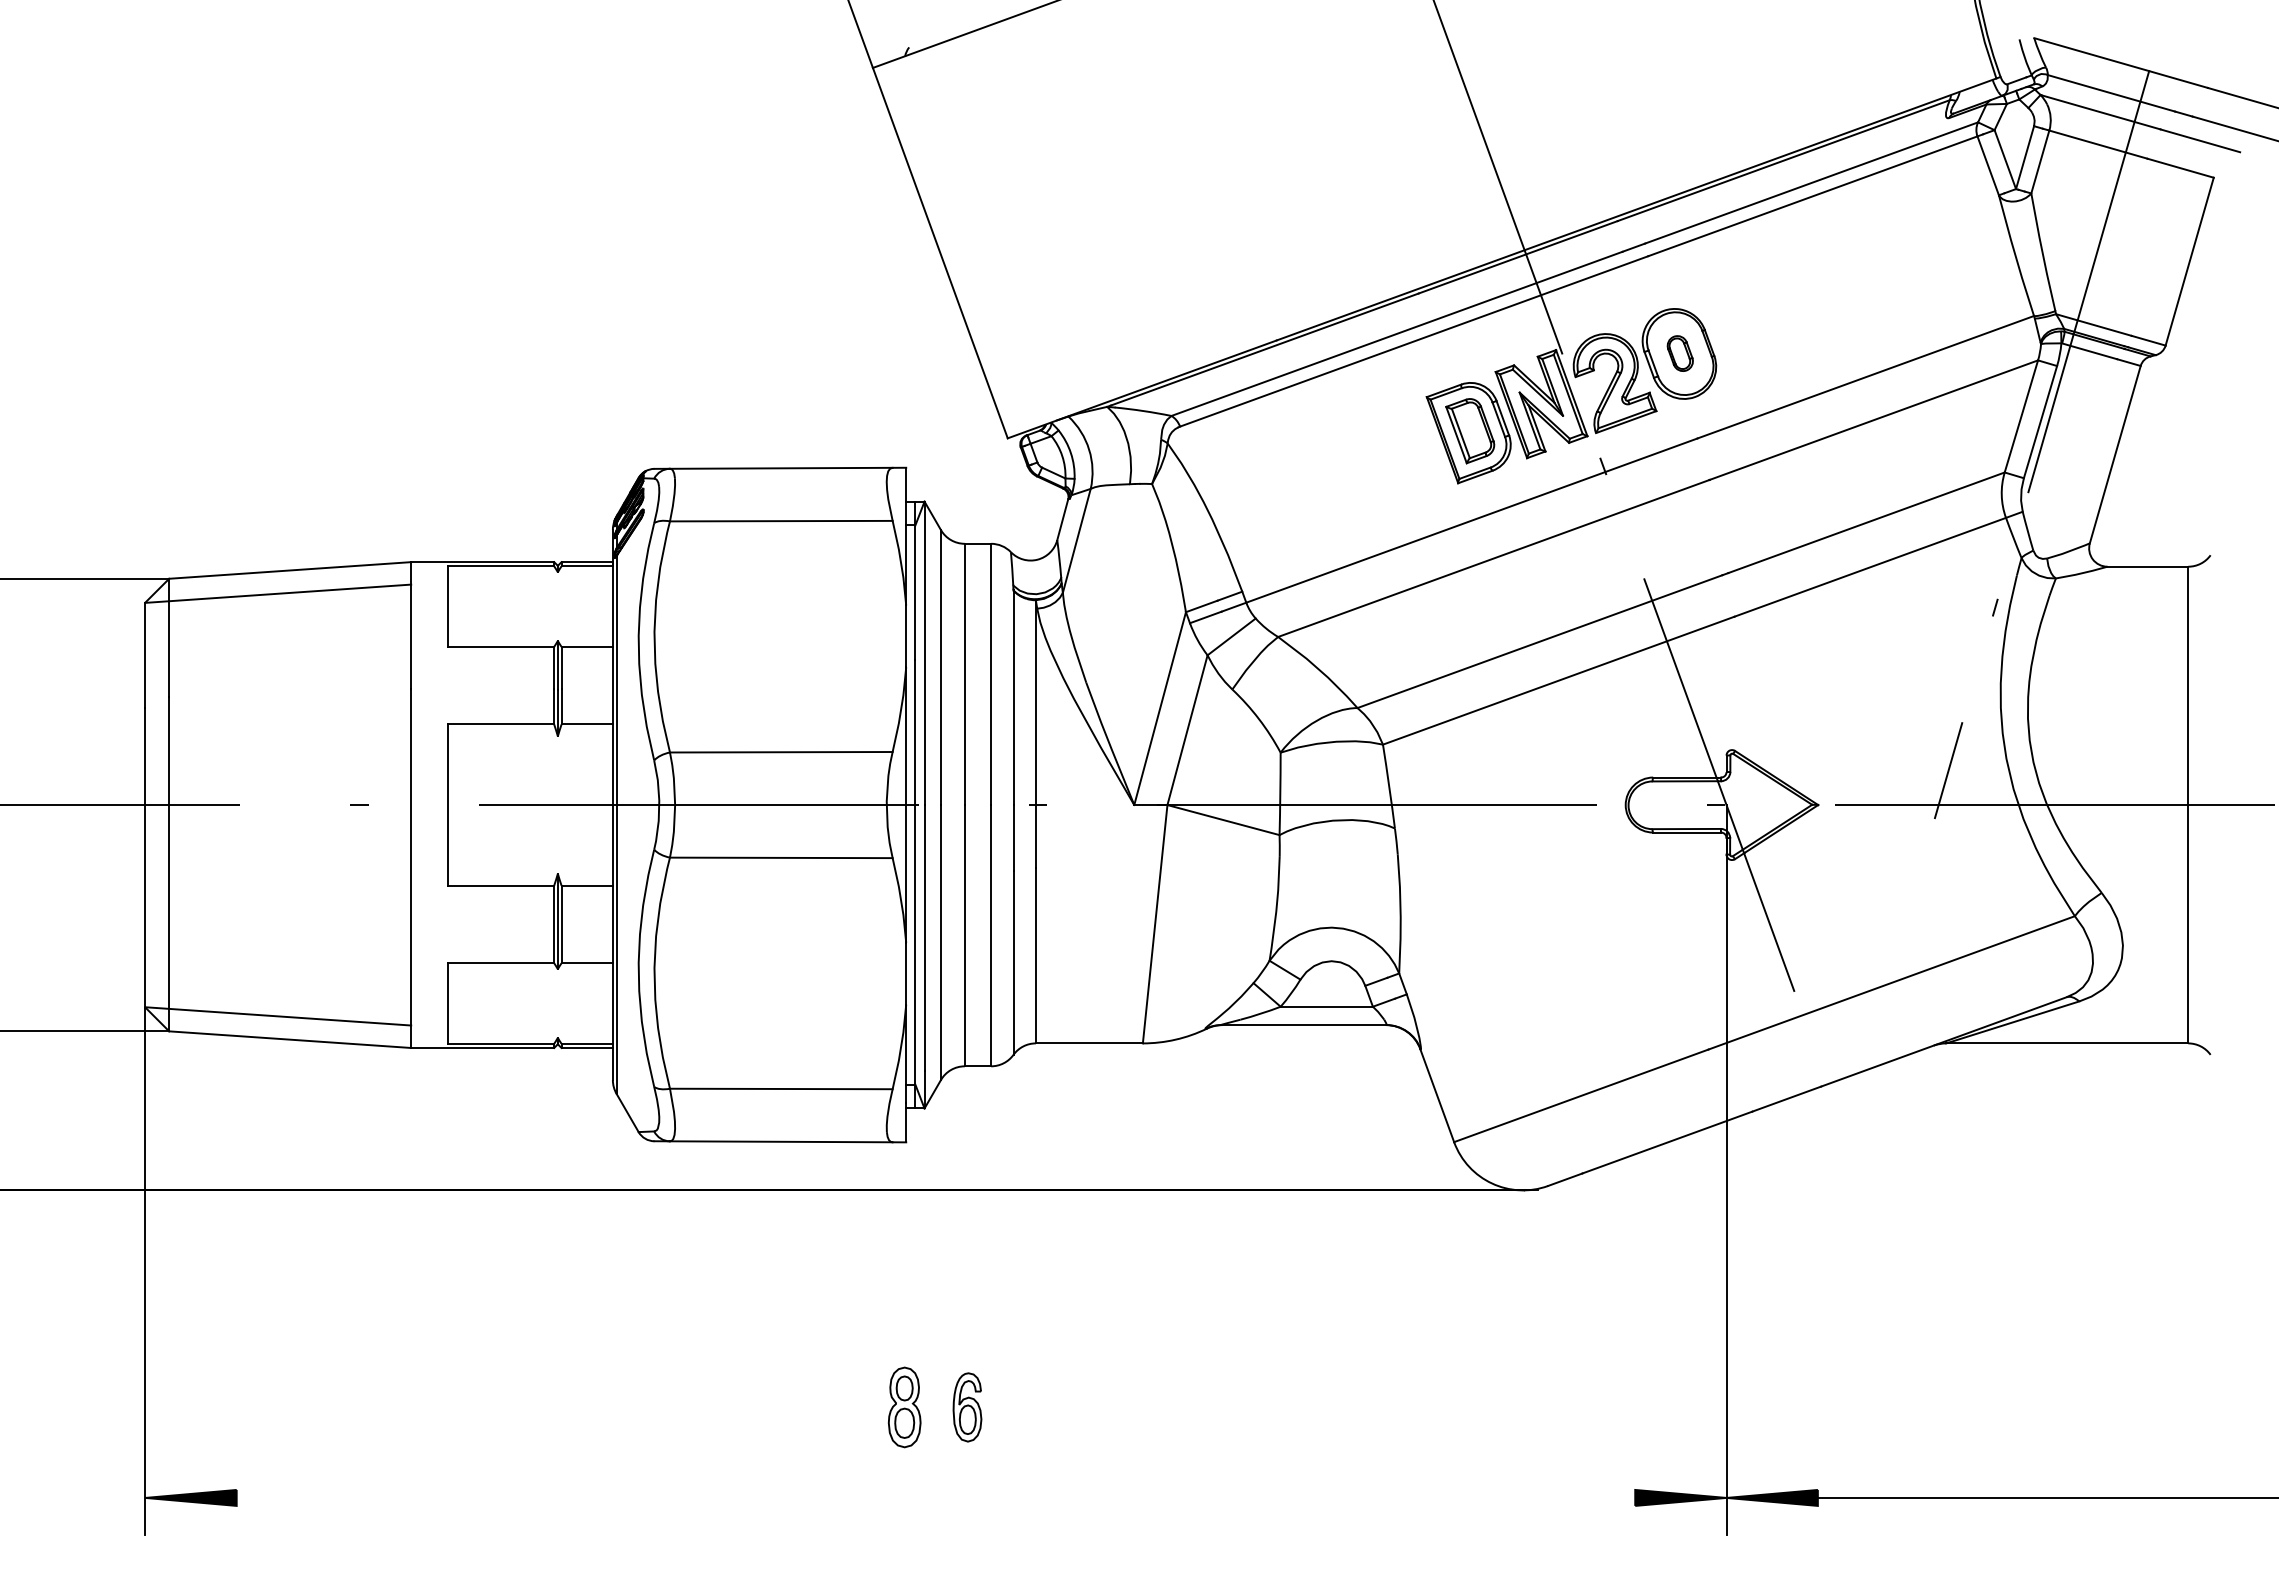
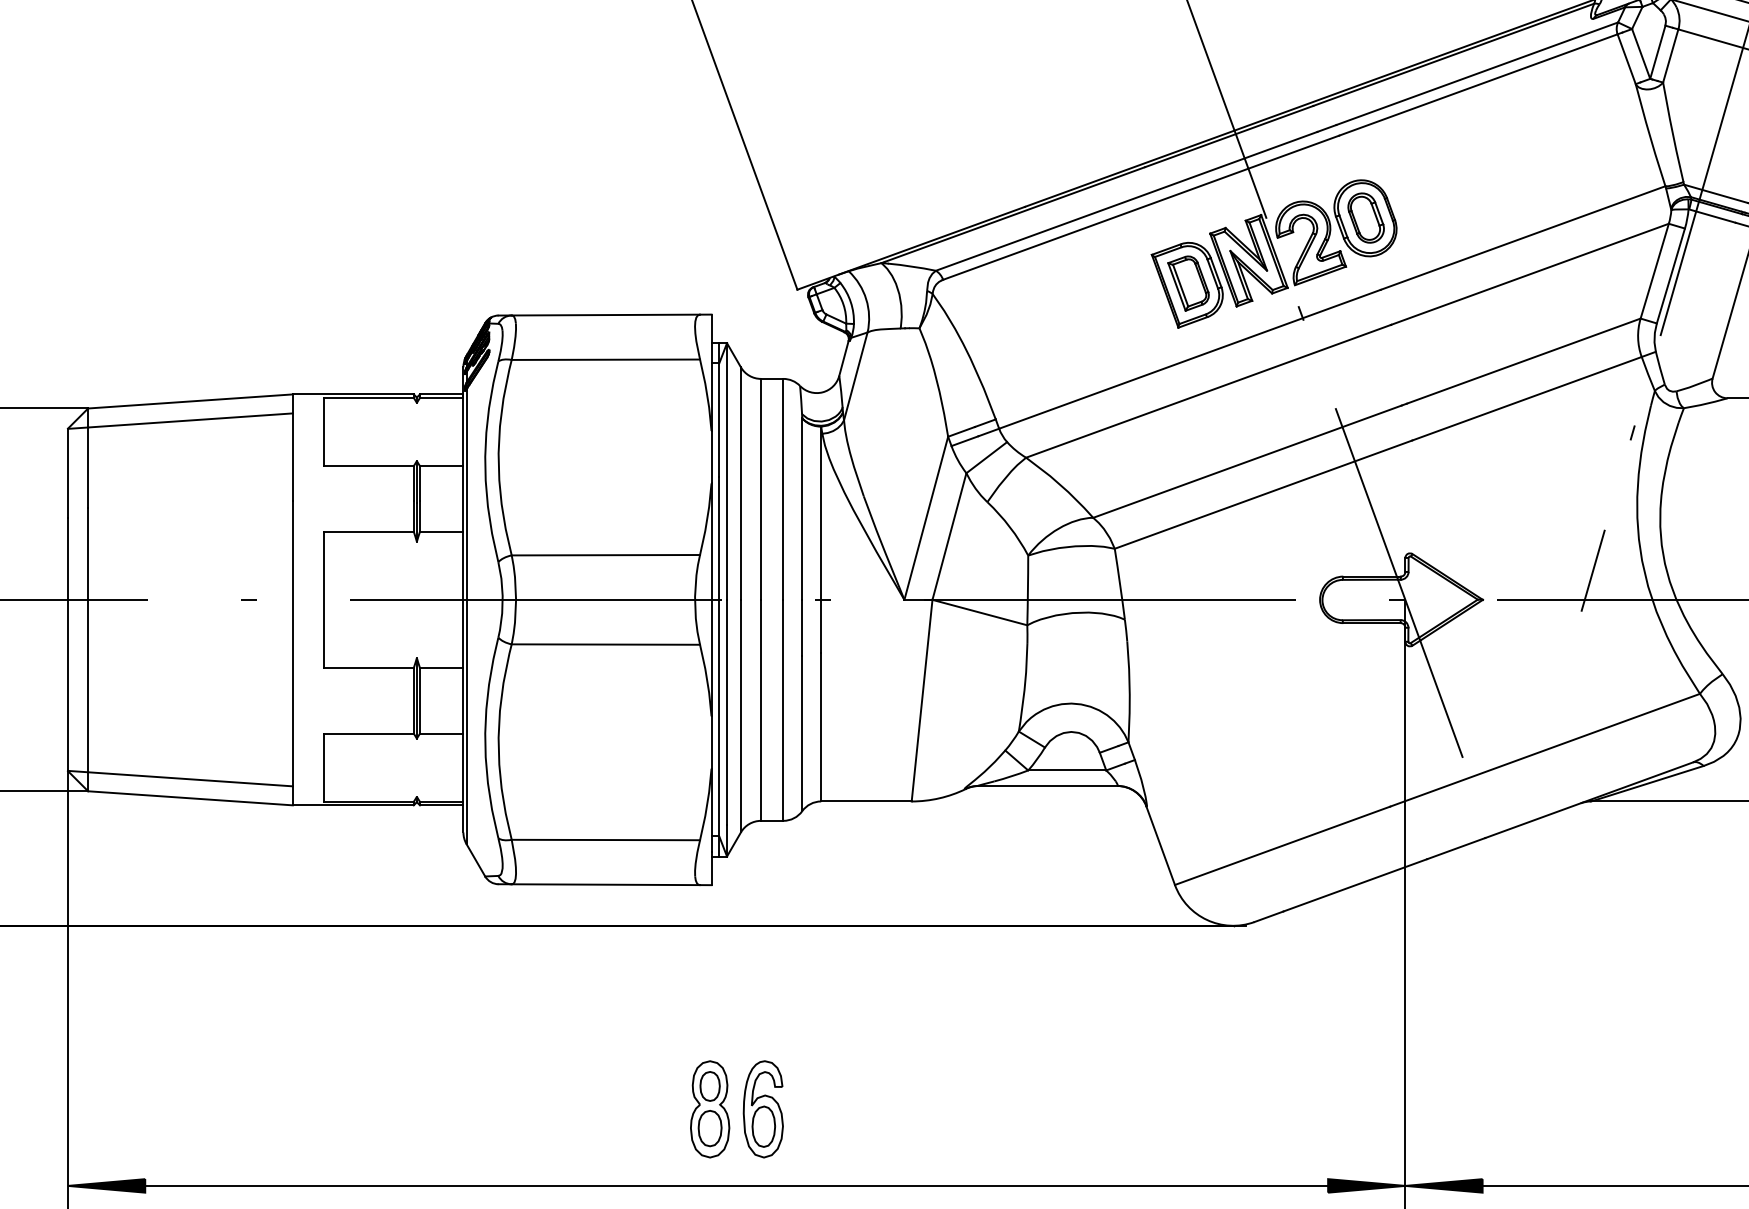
part: (1680, 353) -> (1366, 217), size x1.67
part: (904, 1407) -> (710, 1109), size x1.43
part: (967, 1407) -> (763, 1109), size x1.67
line: (935, 1497) -> (736, 1185), added

